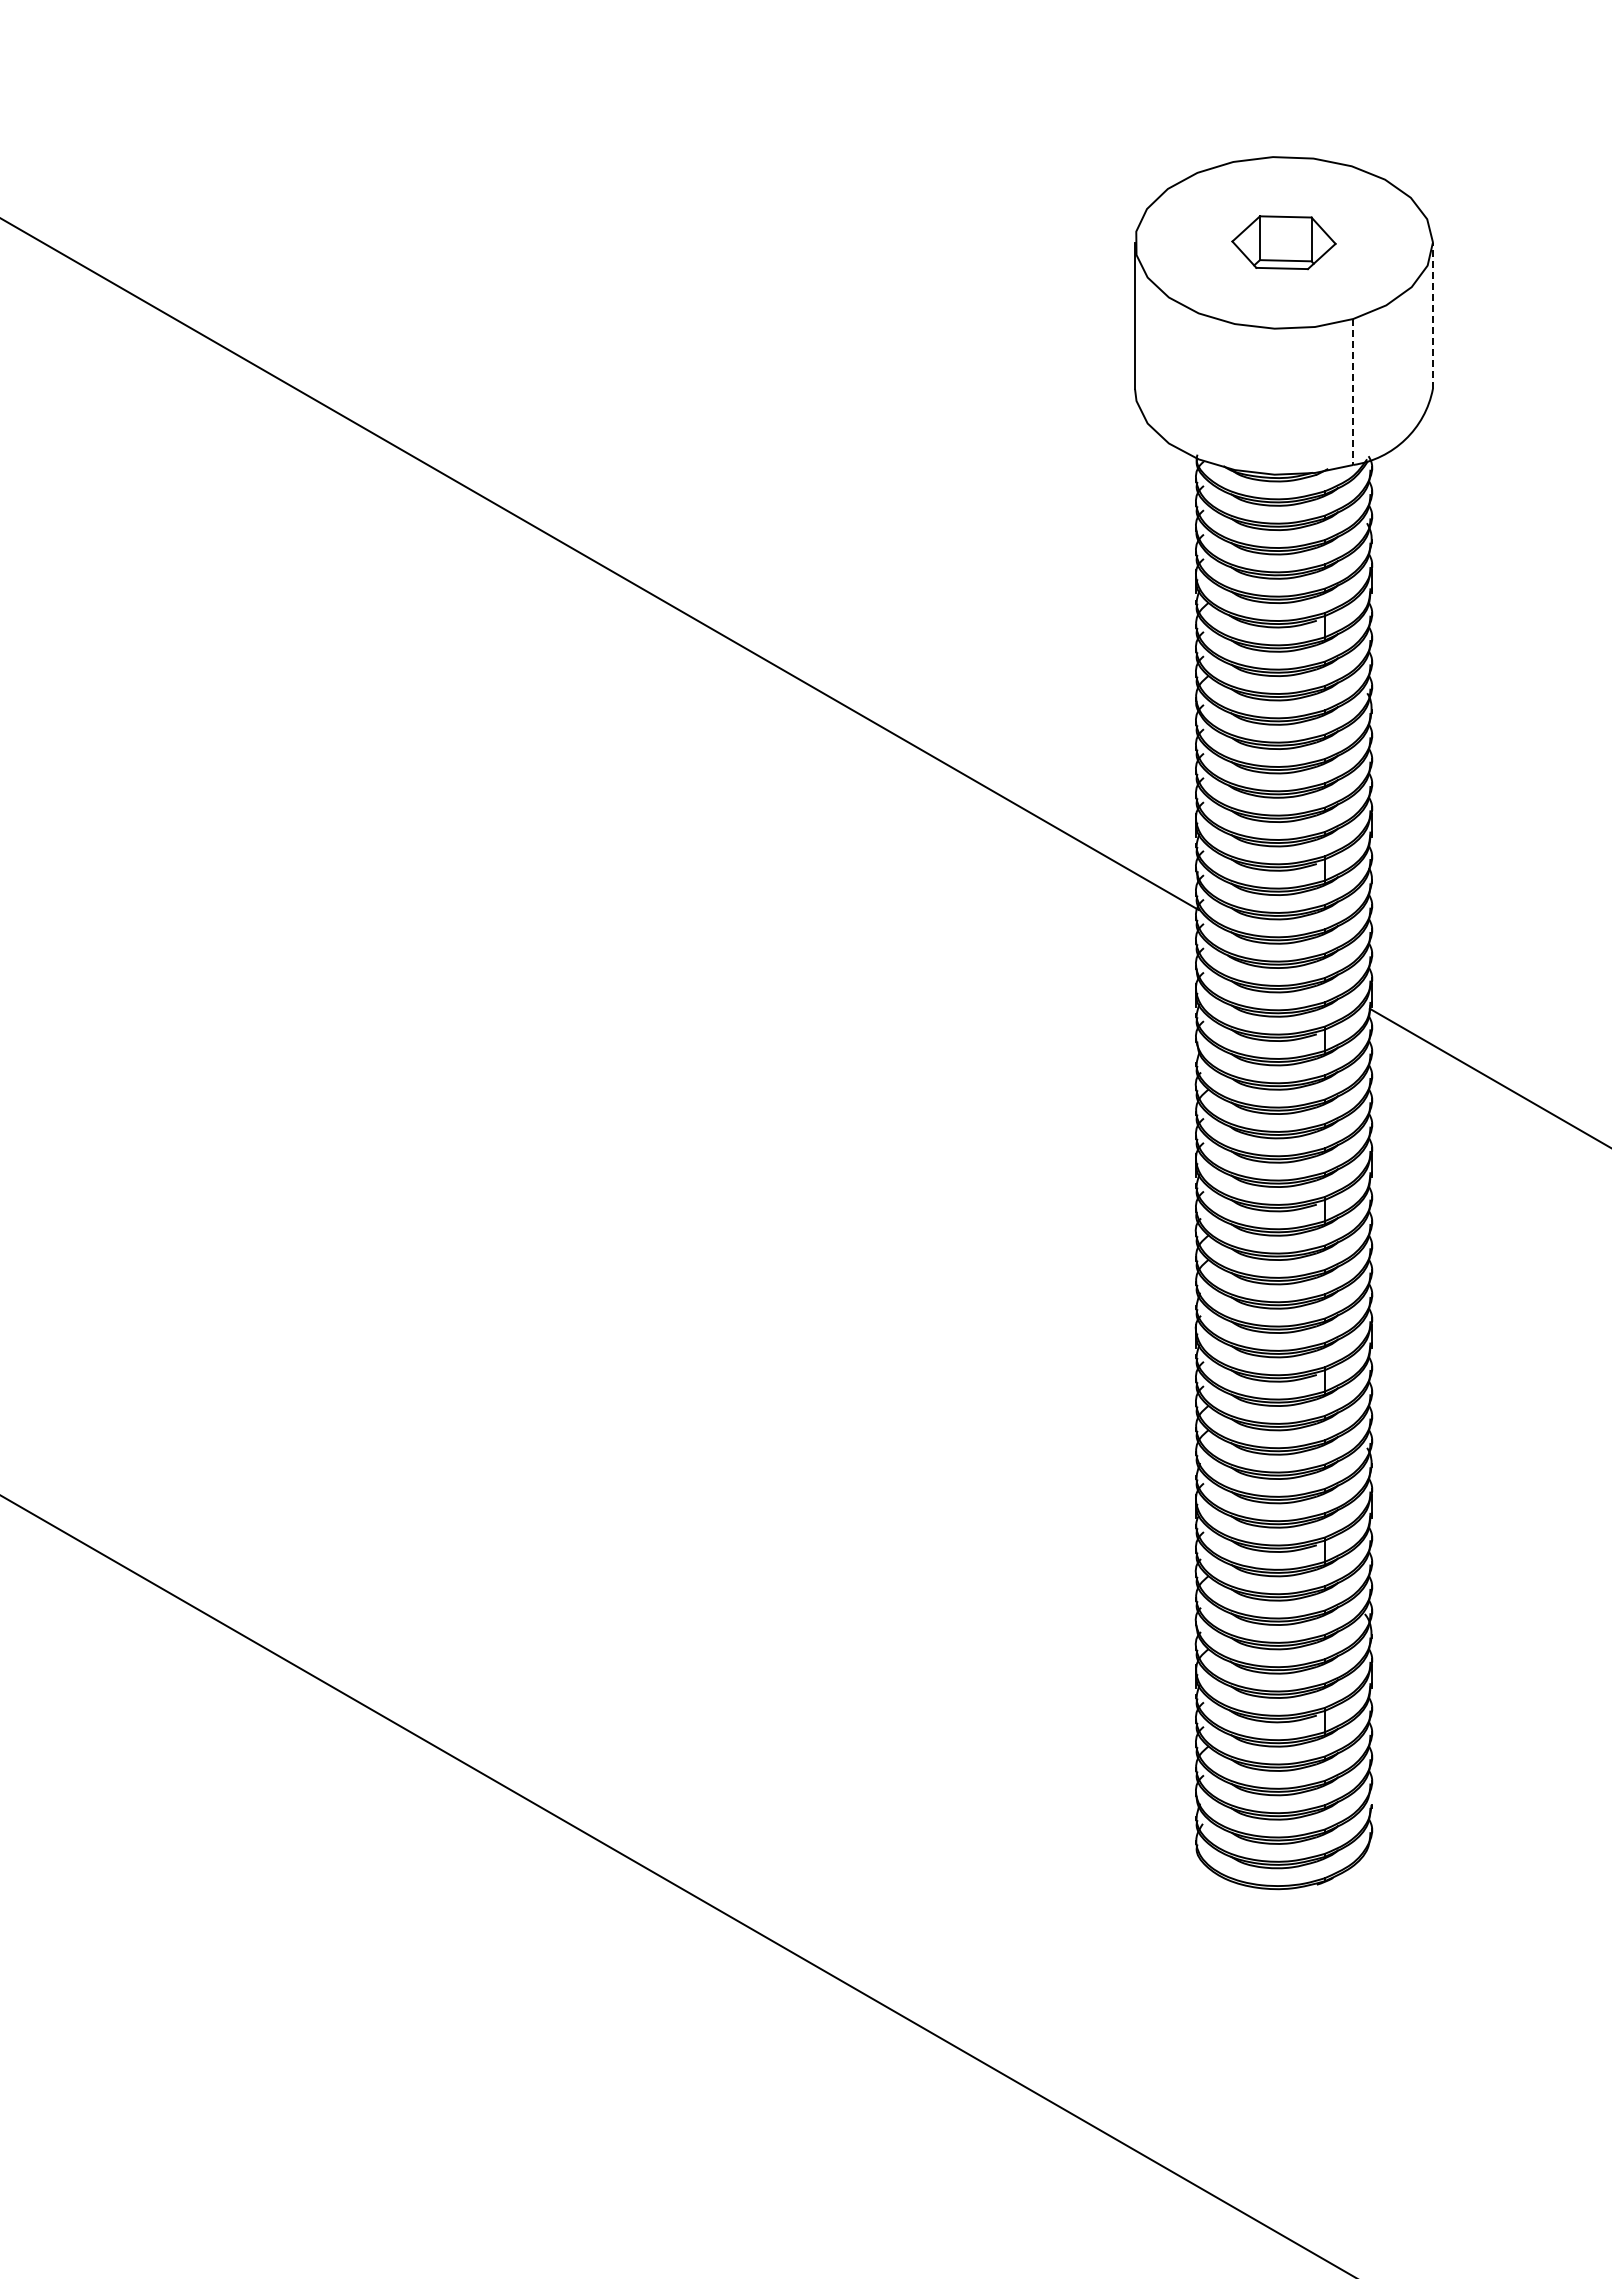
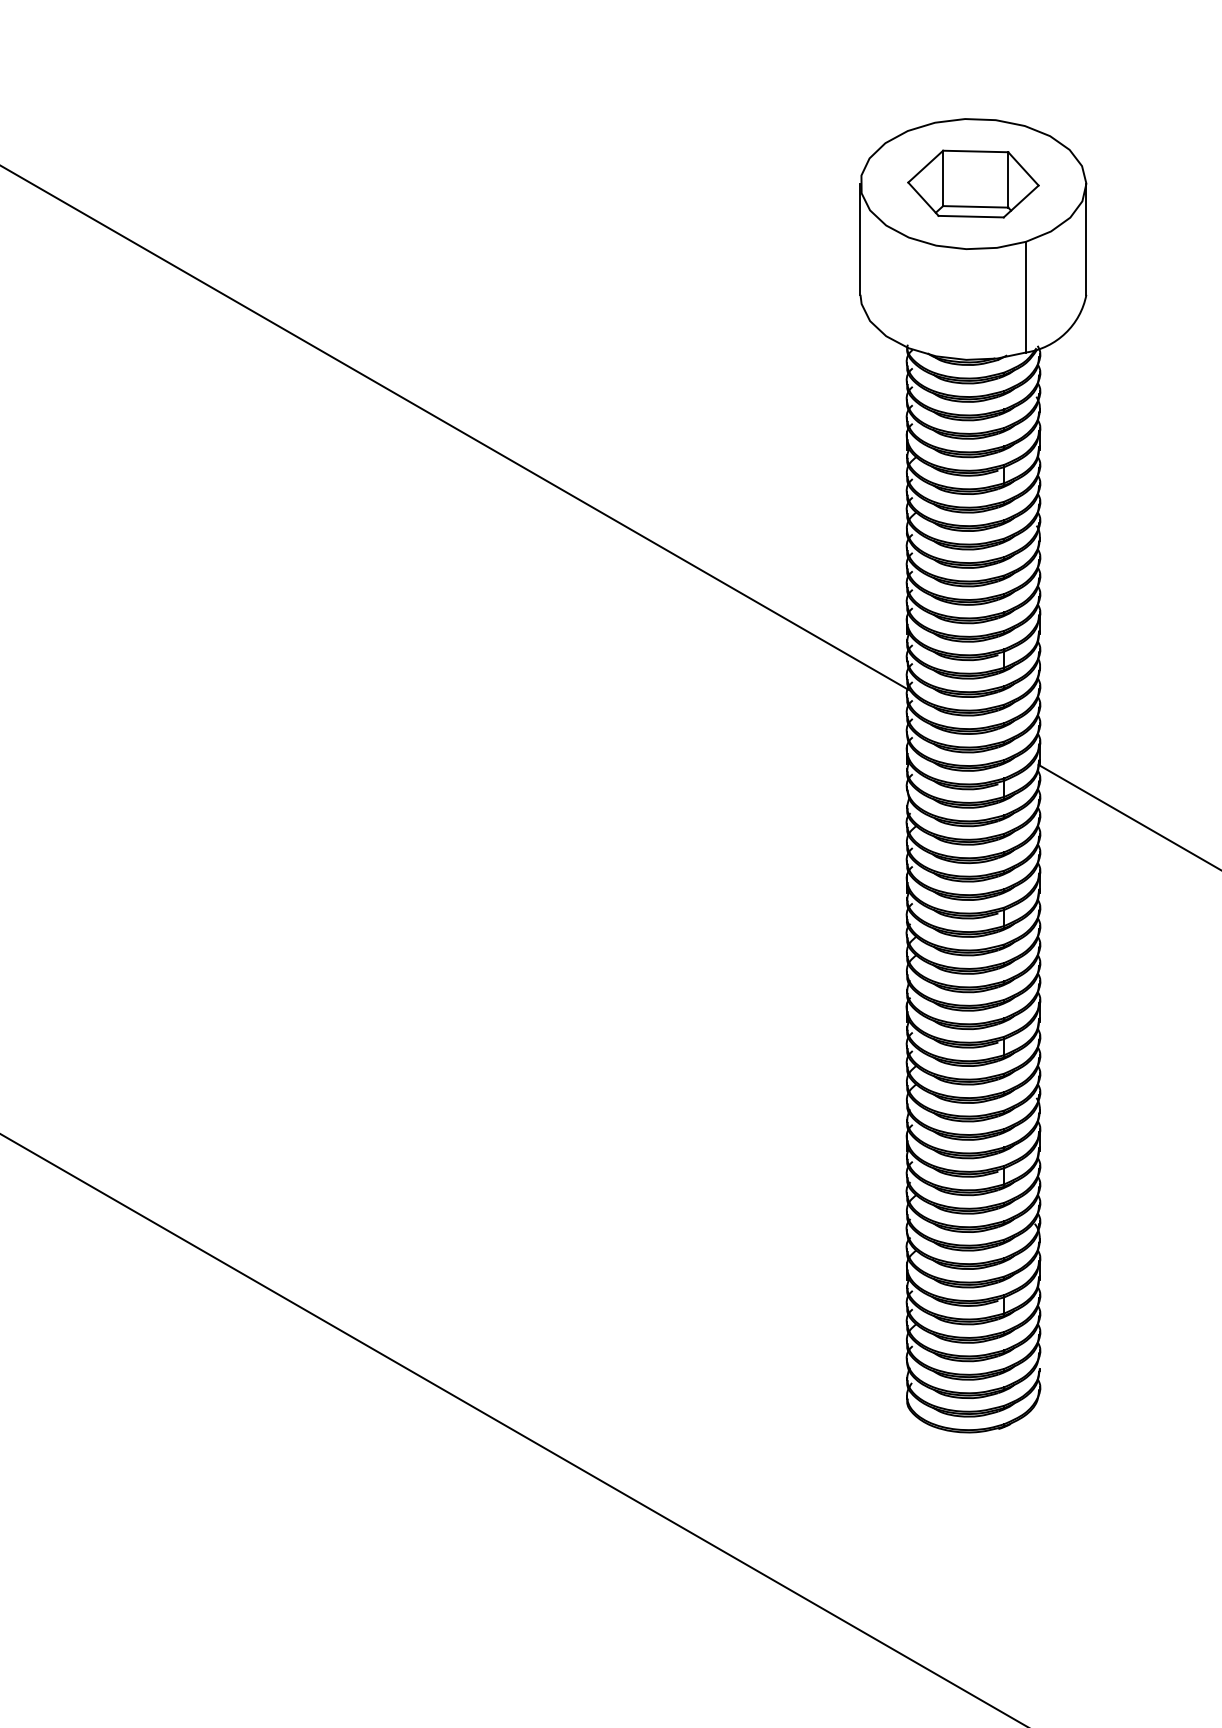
part: (1283, 242) -> (973, 183), size x1.67
line: (1432, 315) -> (1086, 239), dashed -> solid
line: (1353, 392) -> (1026, 297), dashed -> solid

